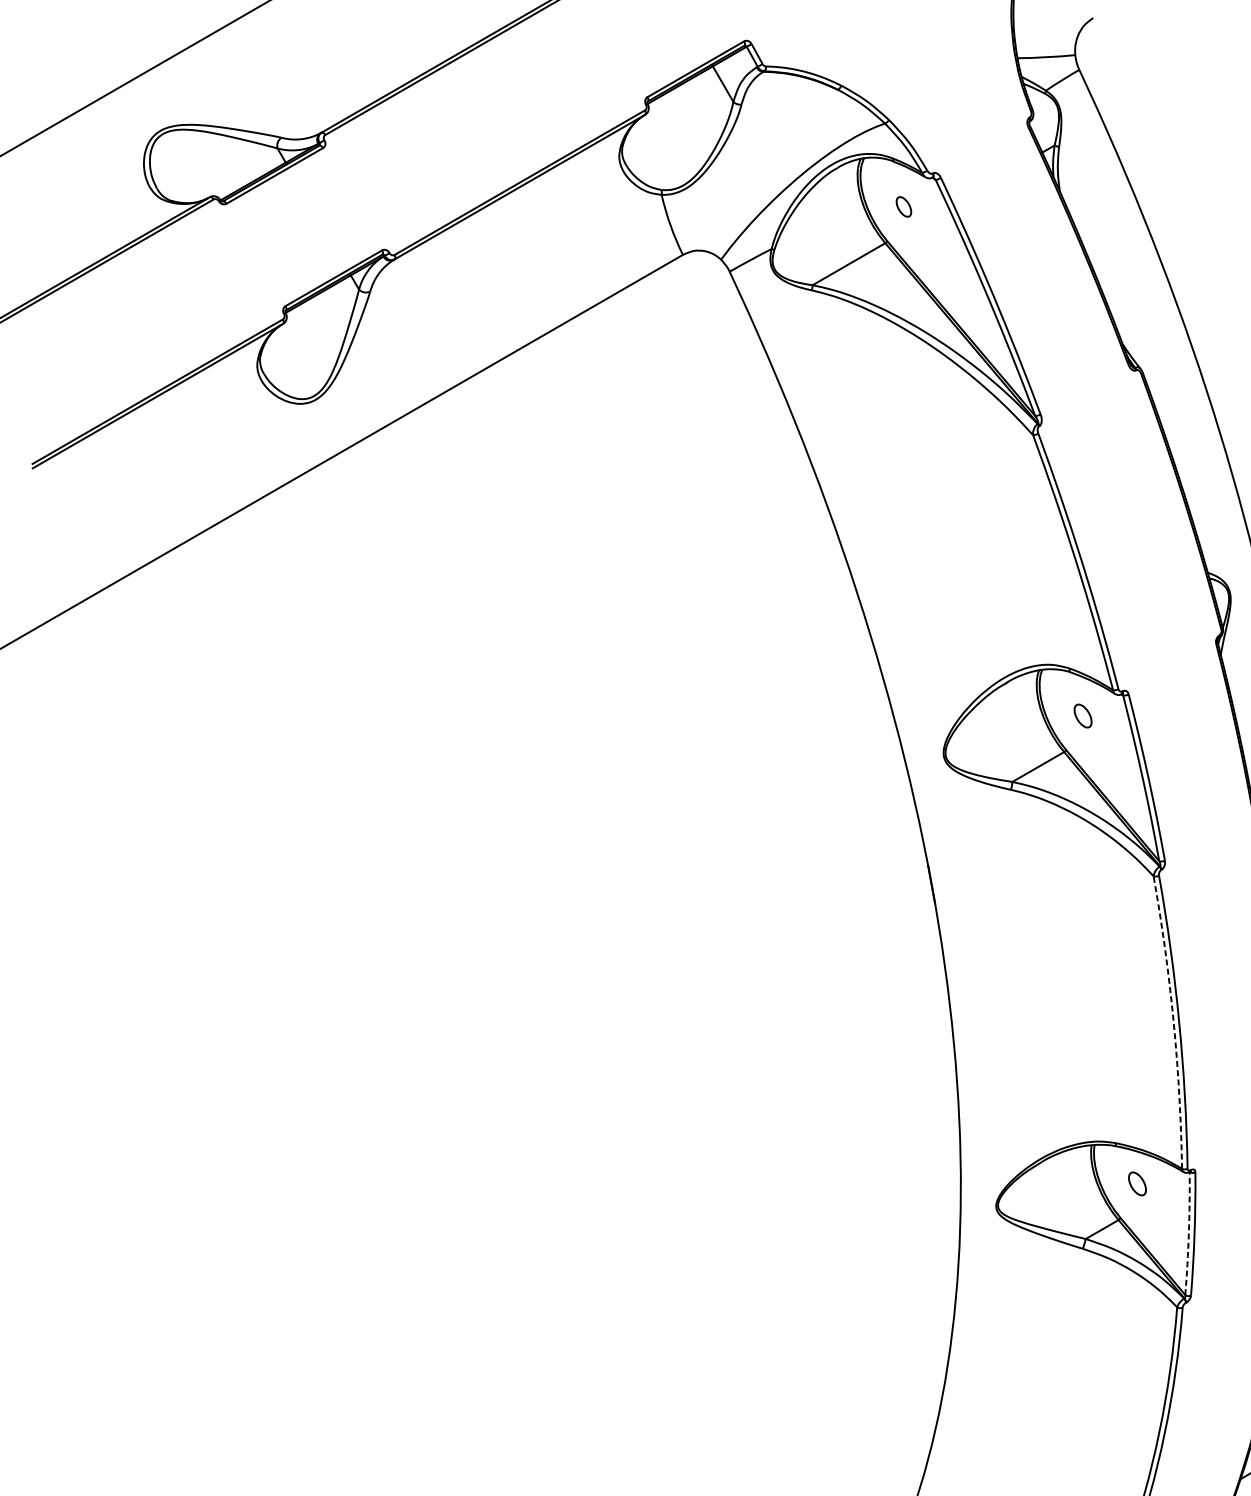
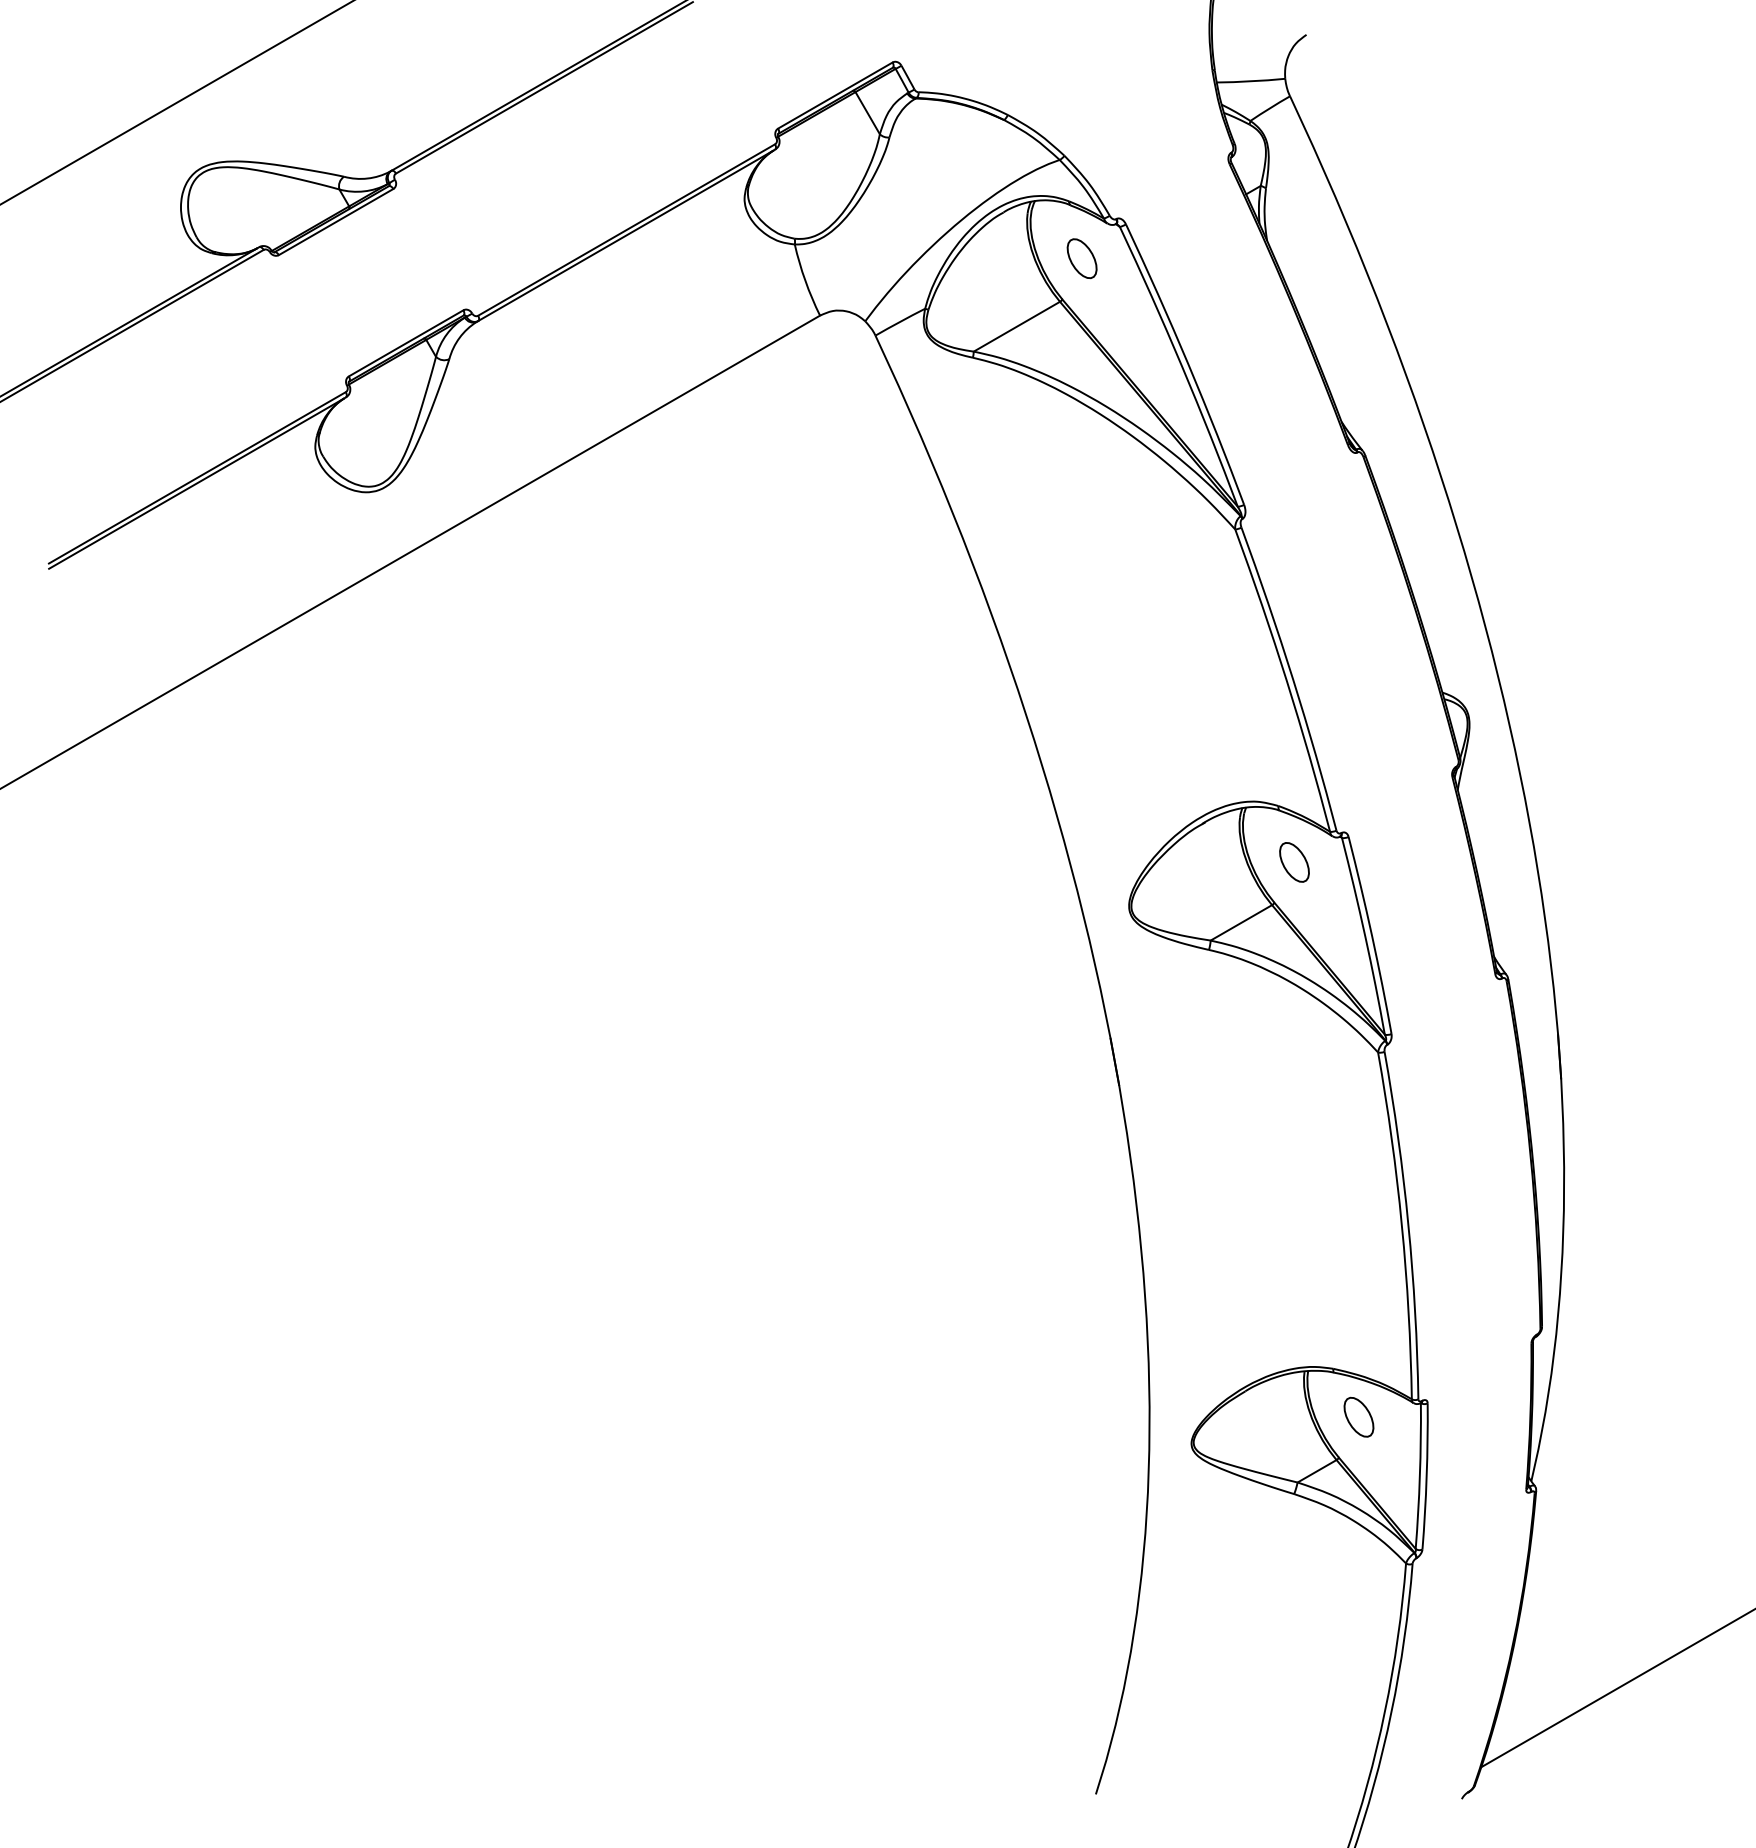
part: (903, 206) -> (1081, 258), size x1.67
part: (1083, 716) -> (1294, 862), size x1.43
arc: (1173, 1022) -> (1401, 1225), dashed -> solid
part: (1137, 1183) -> (1358, 1416), size x1.43
arc: (1188, 1233) -> (1419, 1476), dashed -> solid

